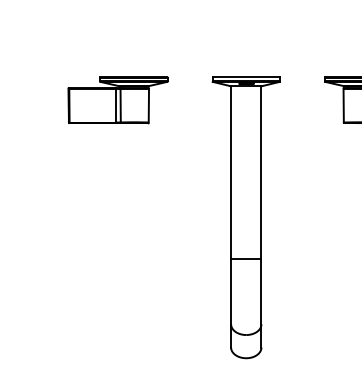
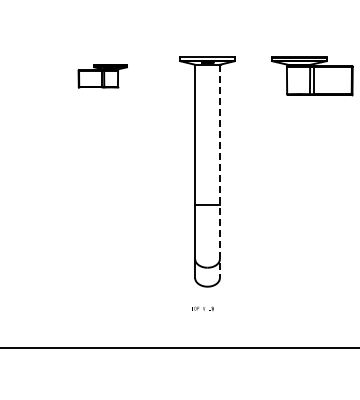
part: (117, 100) -> (102, 76), size x0.6
line: (260, 217) -> (219, 171), solid -> dashed

